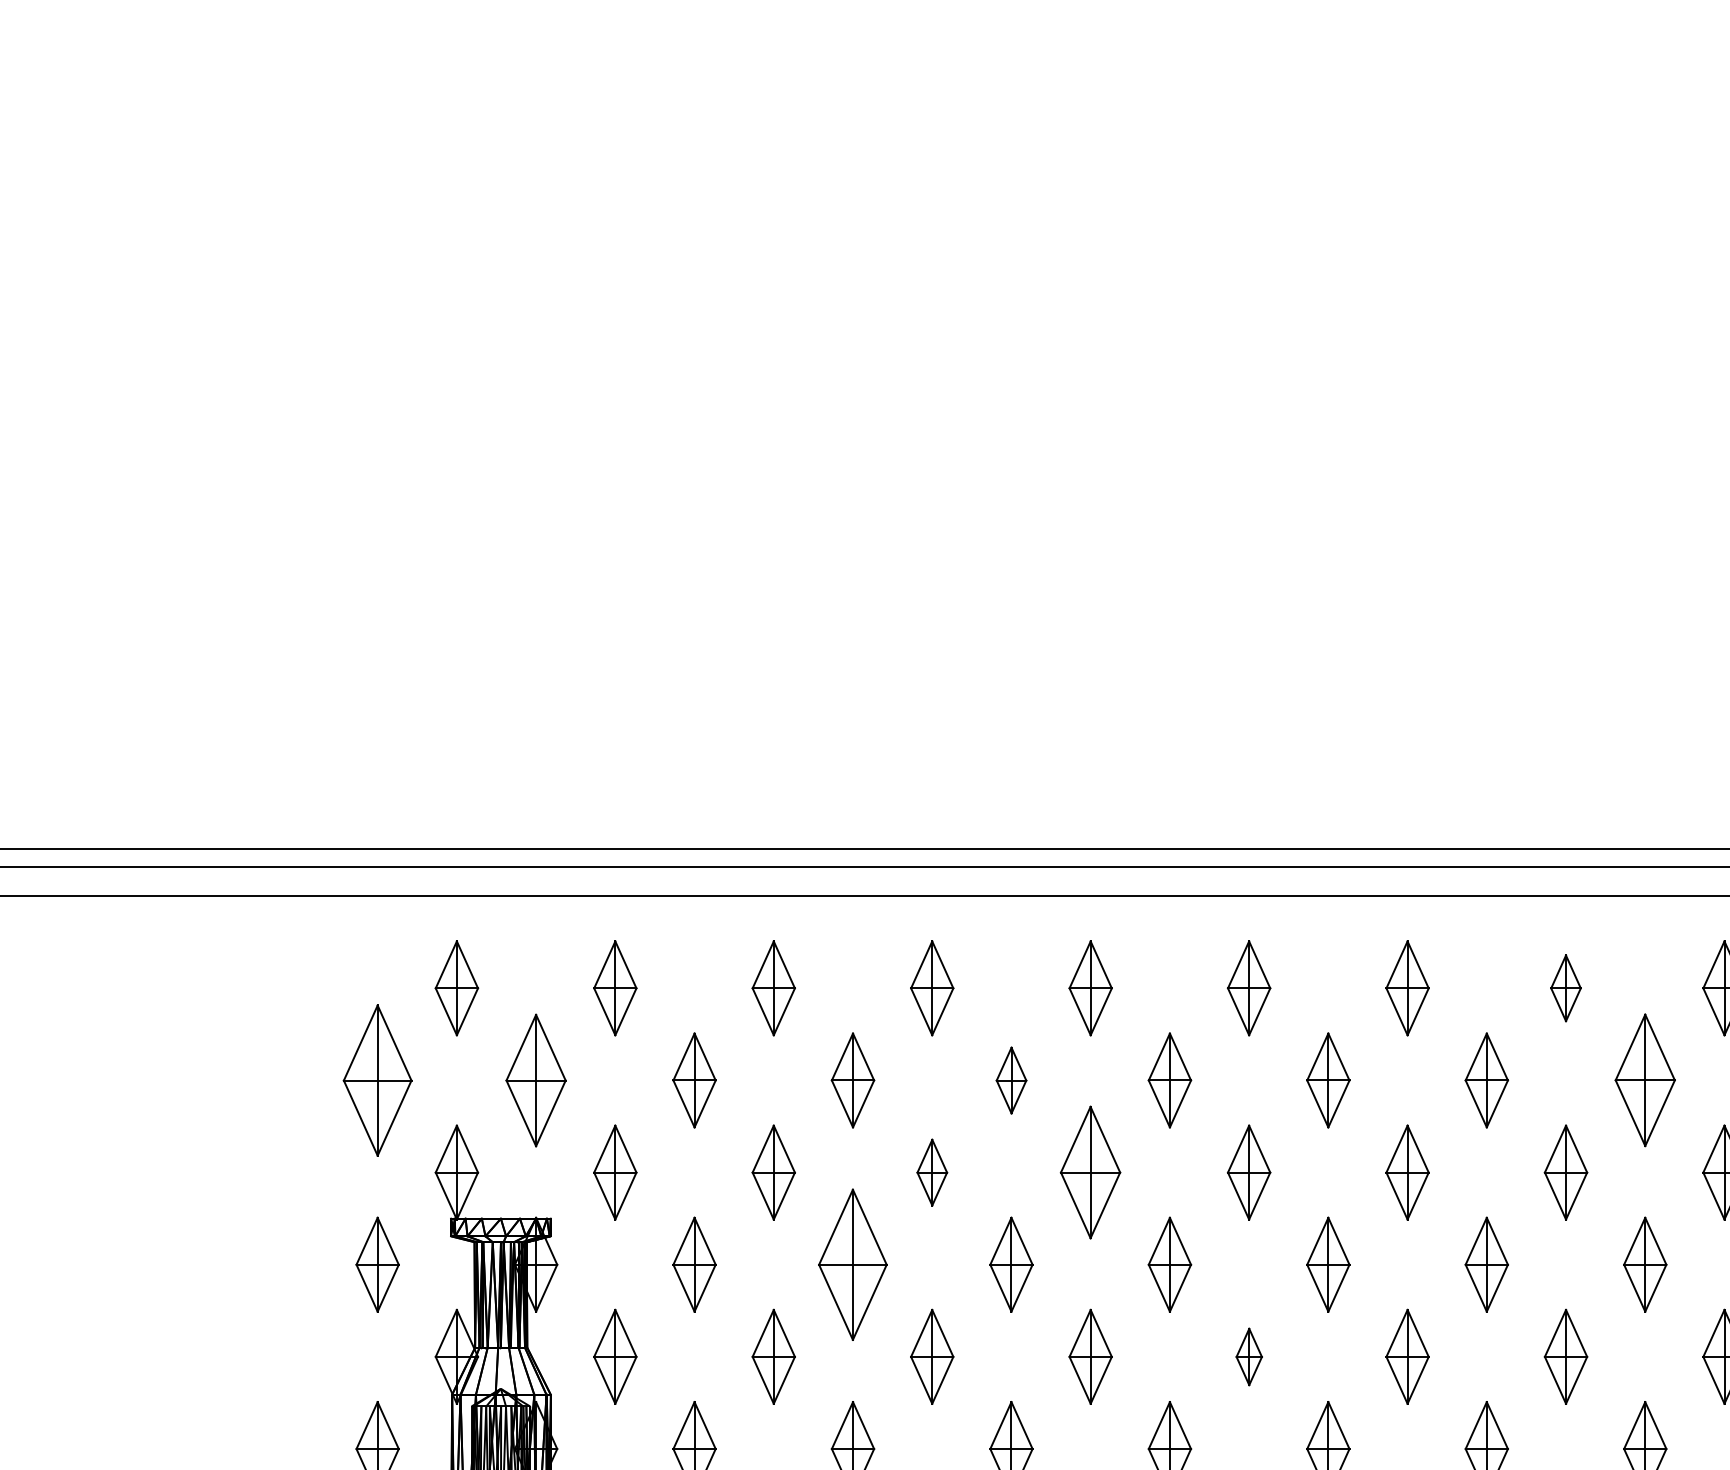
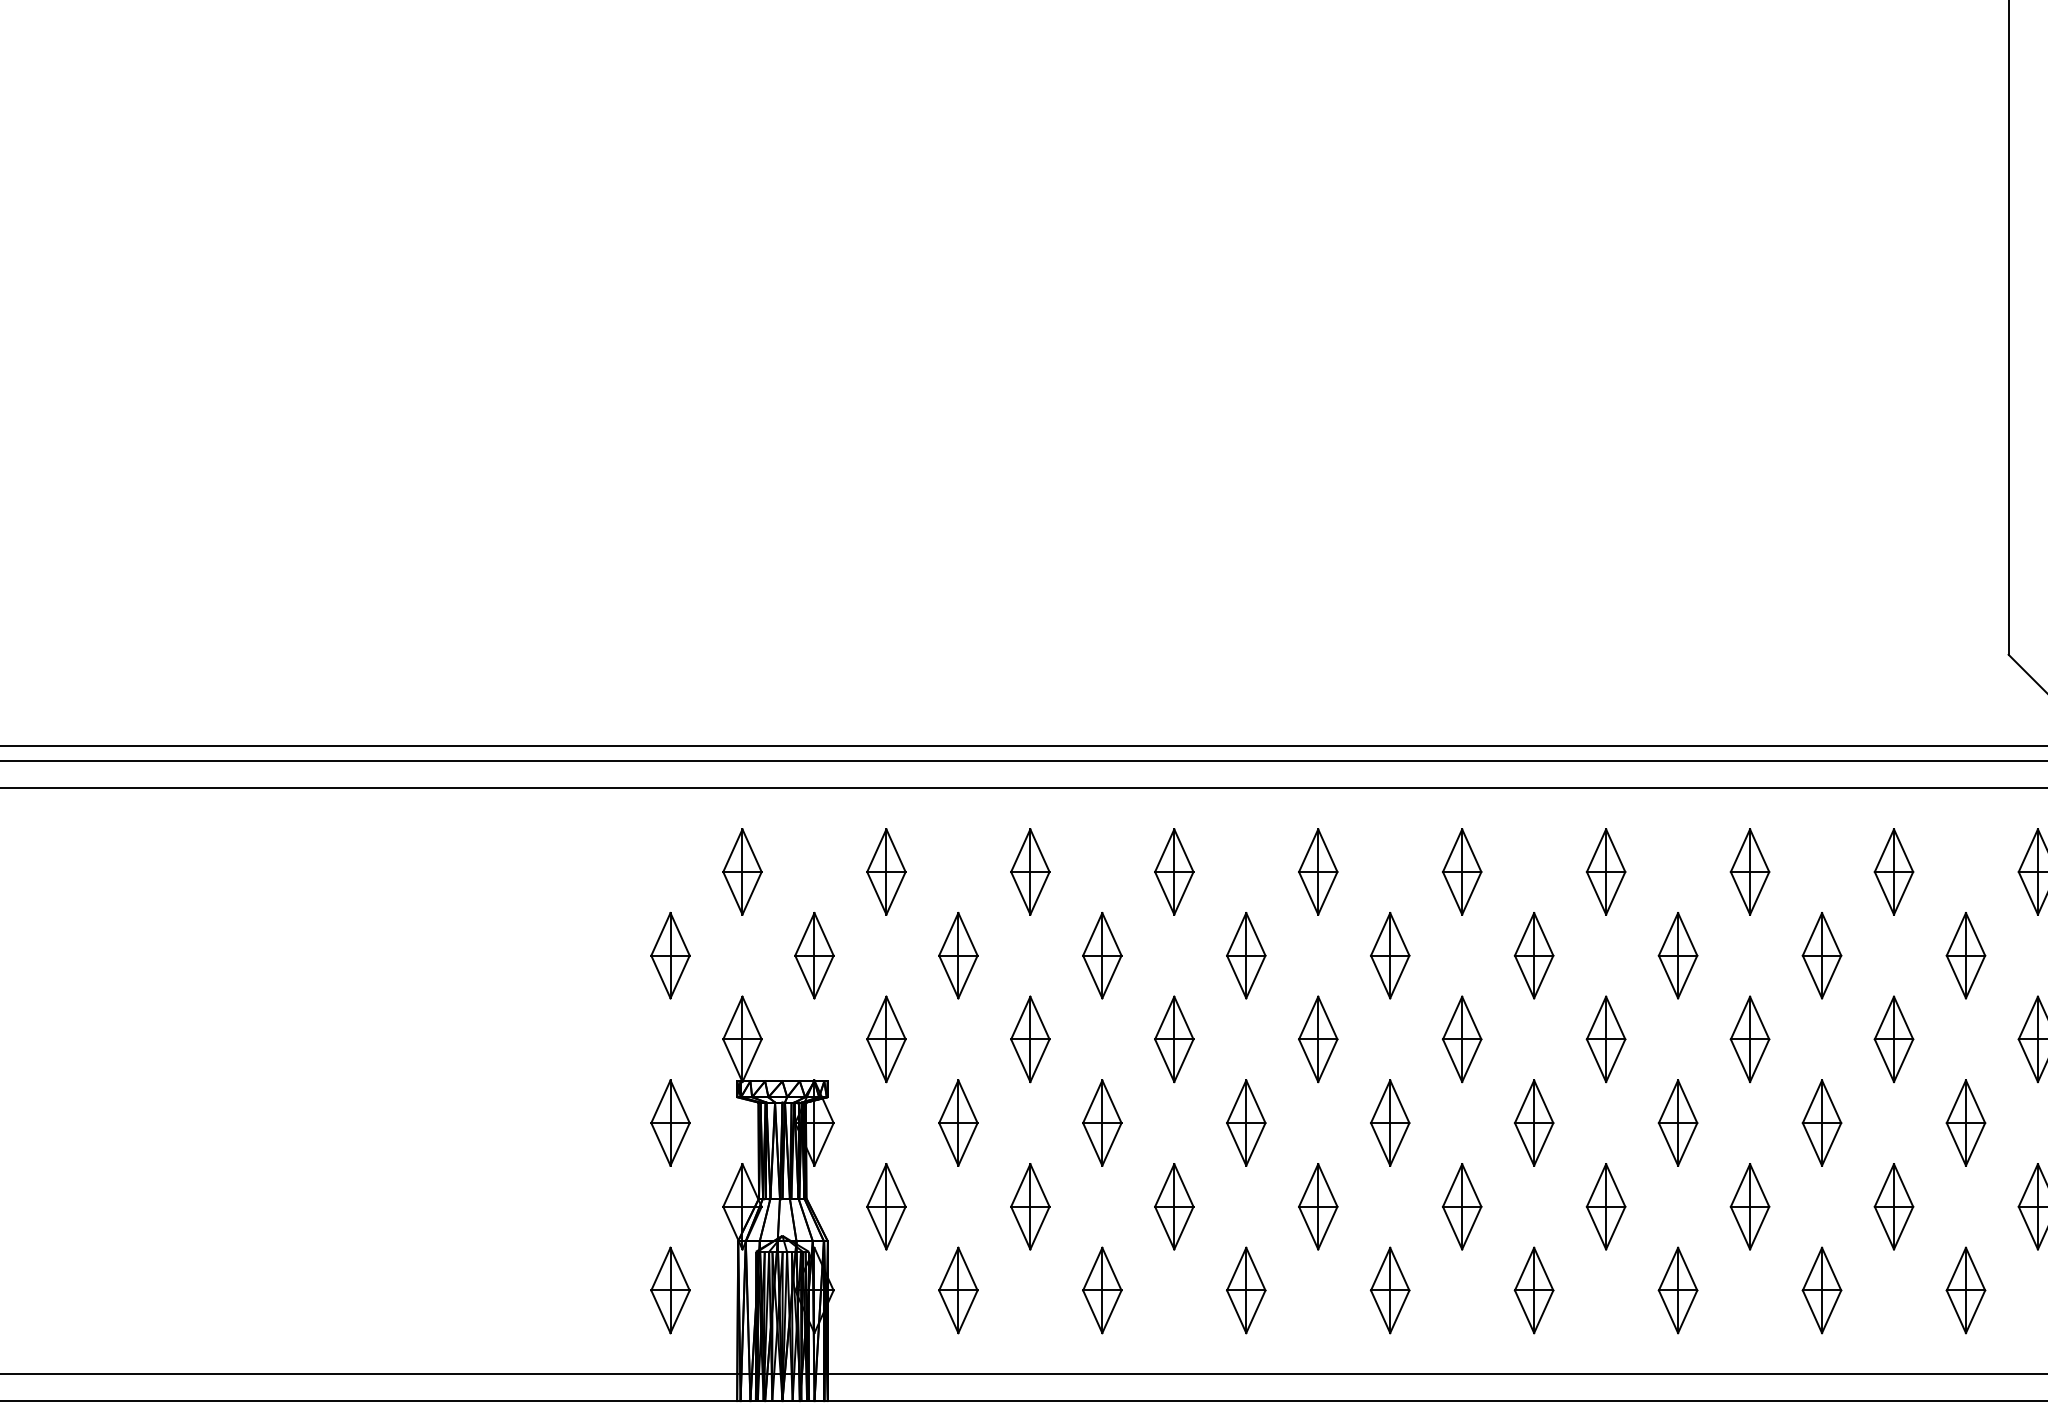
part: (1565, 987) -> (1749, 871), size x1.43
part: (377, 1080) -> (670, 955), size x0.62
part: (536, 1080) -> (814, 955), size x0.71
part: (1011, 1080) -> (1246, 955), size x1.43
part: (1644, 1080) -> (1821, 955), size x0.71
part: (932, 1172) -> (1174, 1039), size x1.43
part: (1090, 1172) -> (1318, 1039), size x0.71
part: (853, 1264) -> (1102, 1122), size x0.62
part: (1249, 1356) -> (1462, 1206), size x1.67

